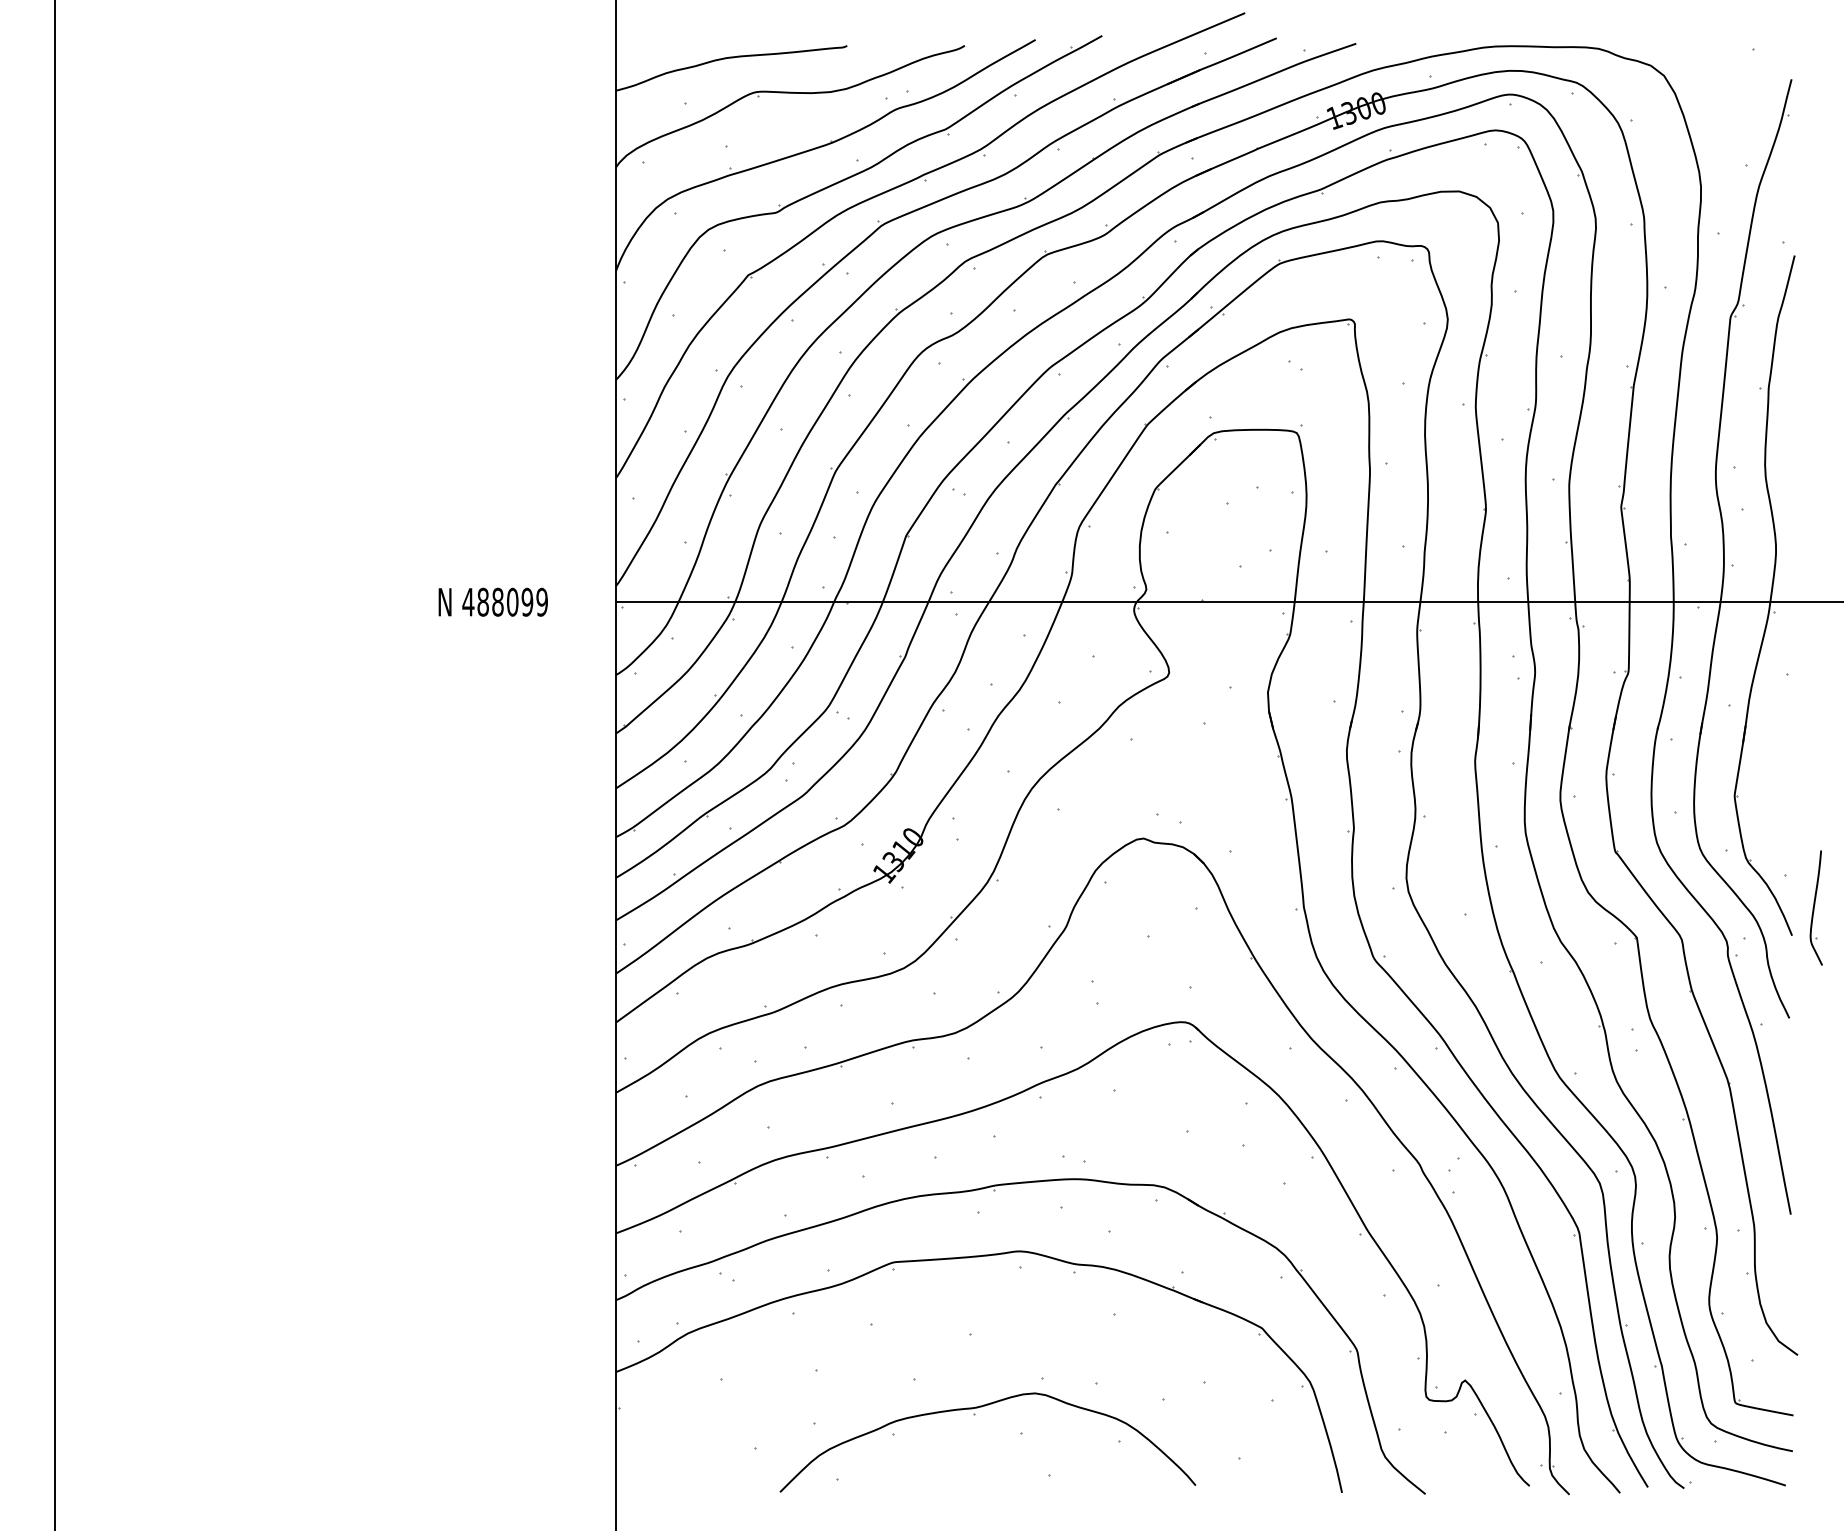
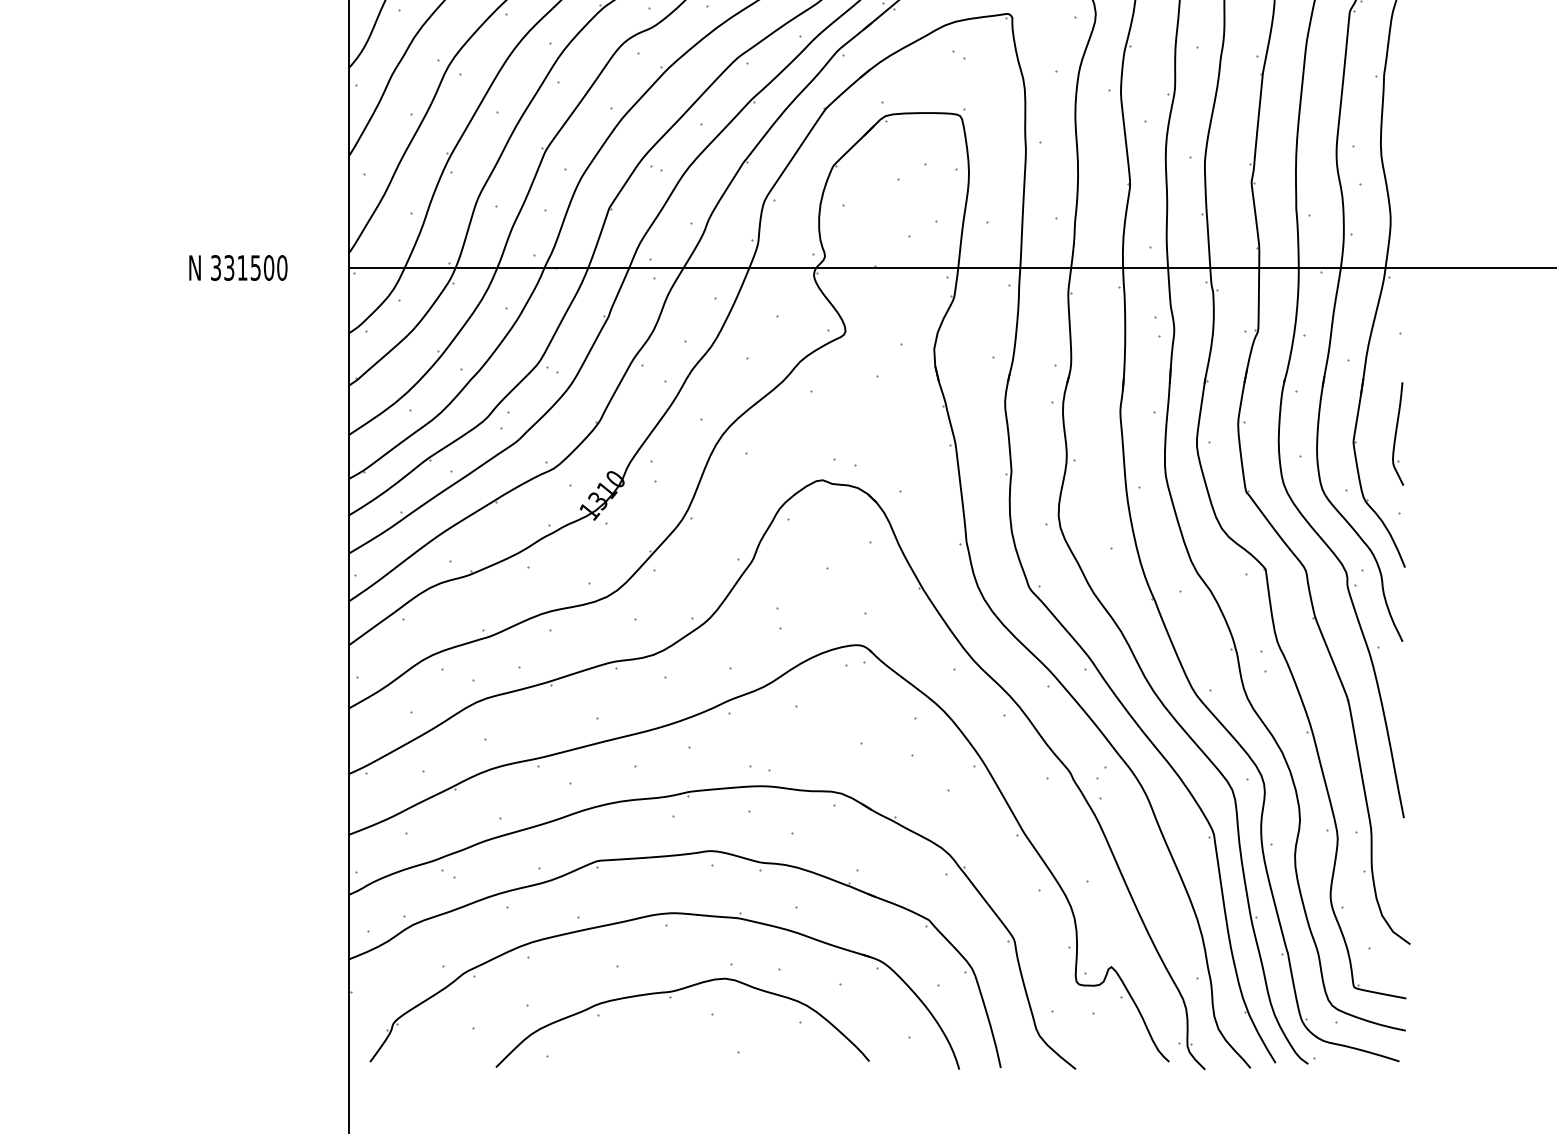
text: (504, 601) -> (248, 267), 488099 -> 331500
part: (1815, 907) -> (1397, 433), moved
part: (952, 1324) -> (650, 916), added

